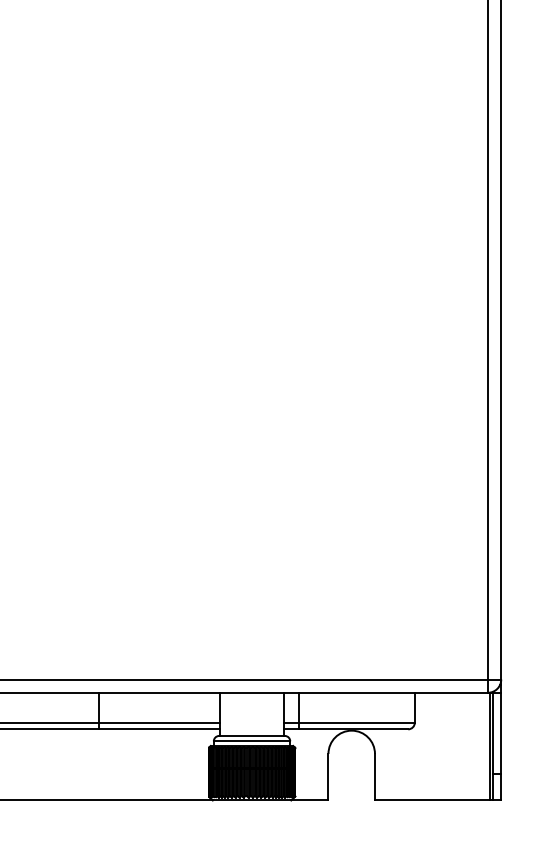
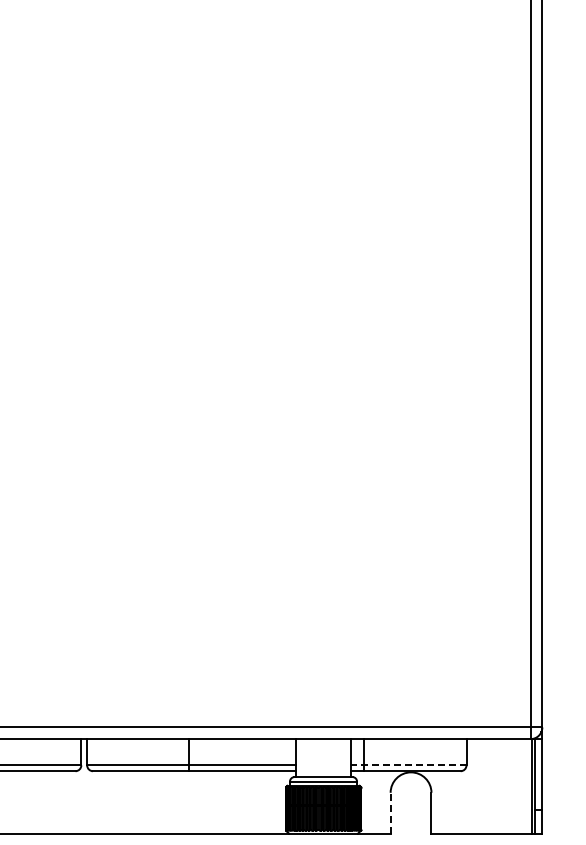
line: (348, 722) -> (408, 765), solid -> dashed
line: (328, 776) -> (390, 812), solid -> dashed

